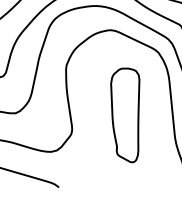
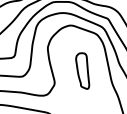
part: (124, 113) -> (82, 70), size x0.7

